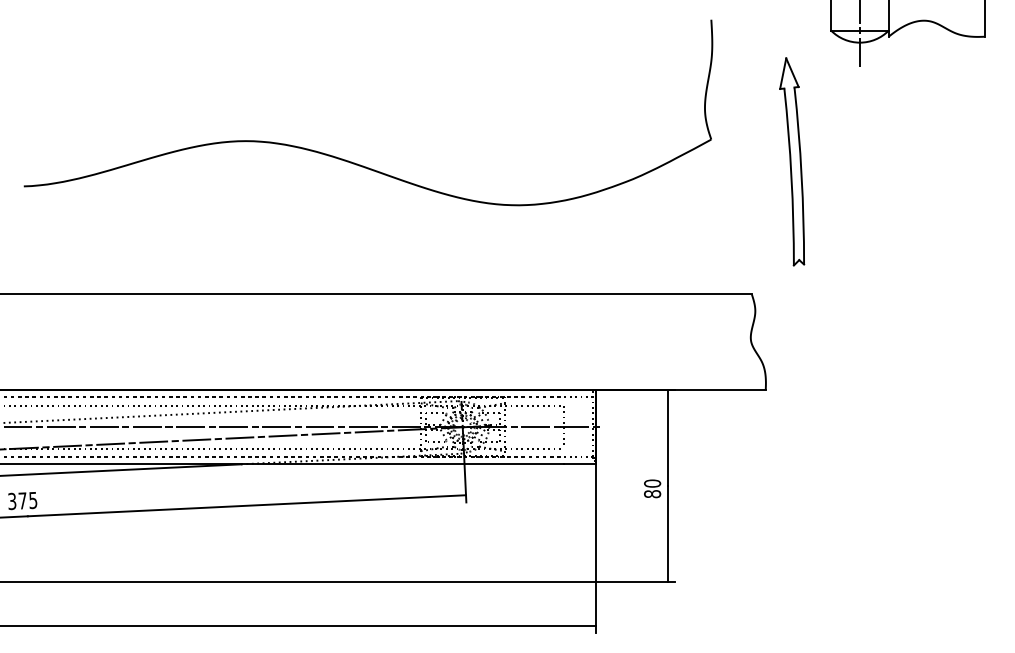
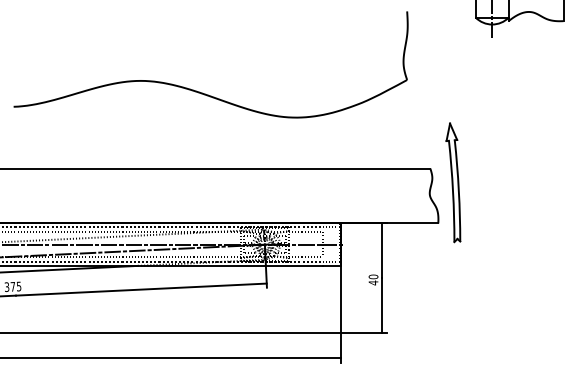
part: (792, 161) -> (453, 182), moved
text: (652, 493) -> (373, 282), 80 -> 40

